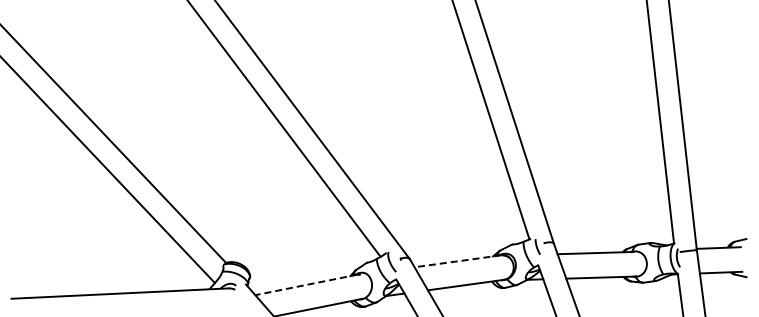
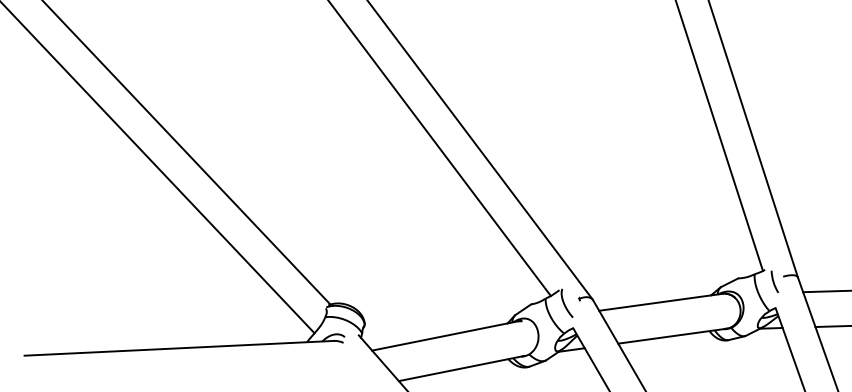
line: (457, 261) -> (660, 302), dashed -> solid
line: (305, 285) -> (443, 336), dashed -> solid

